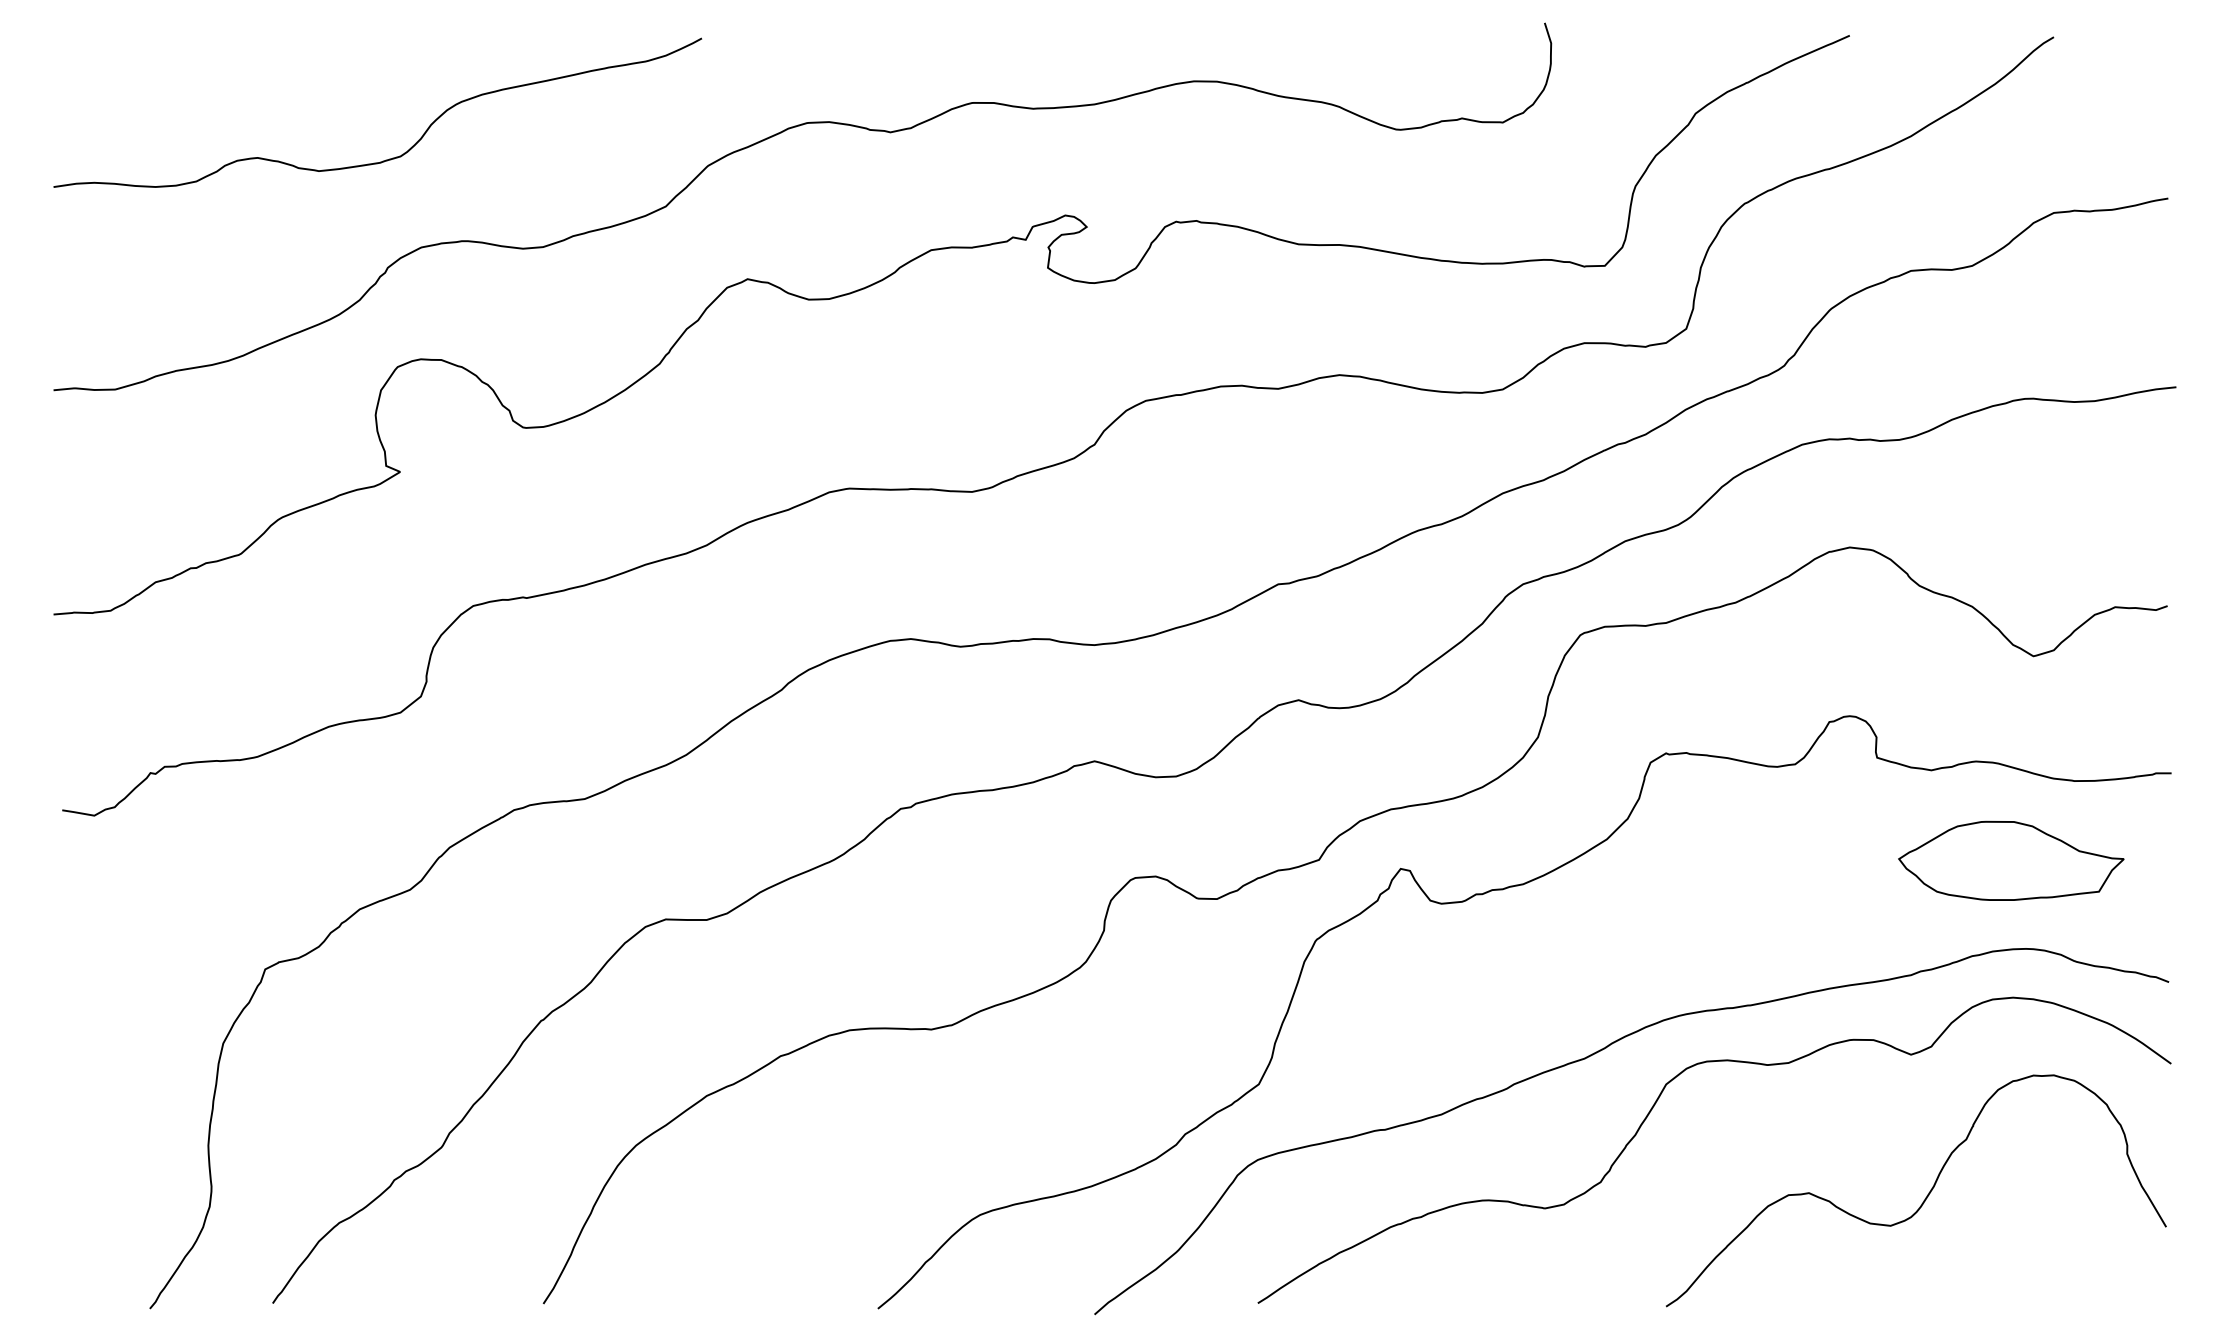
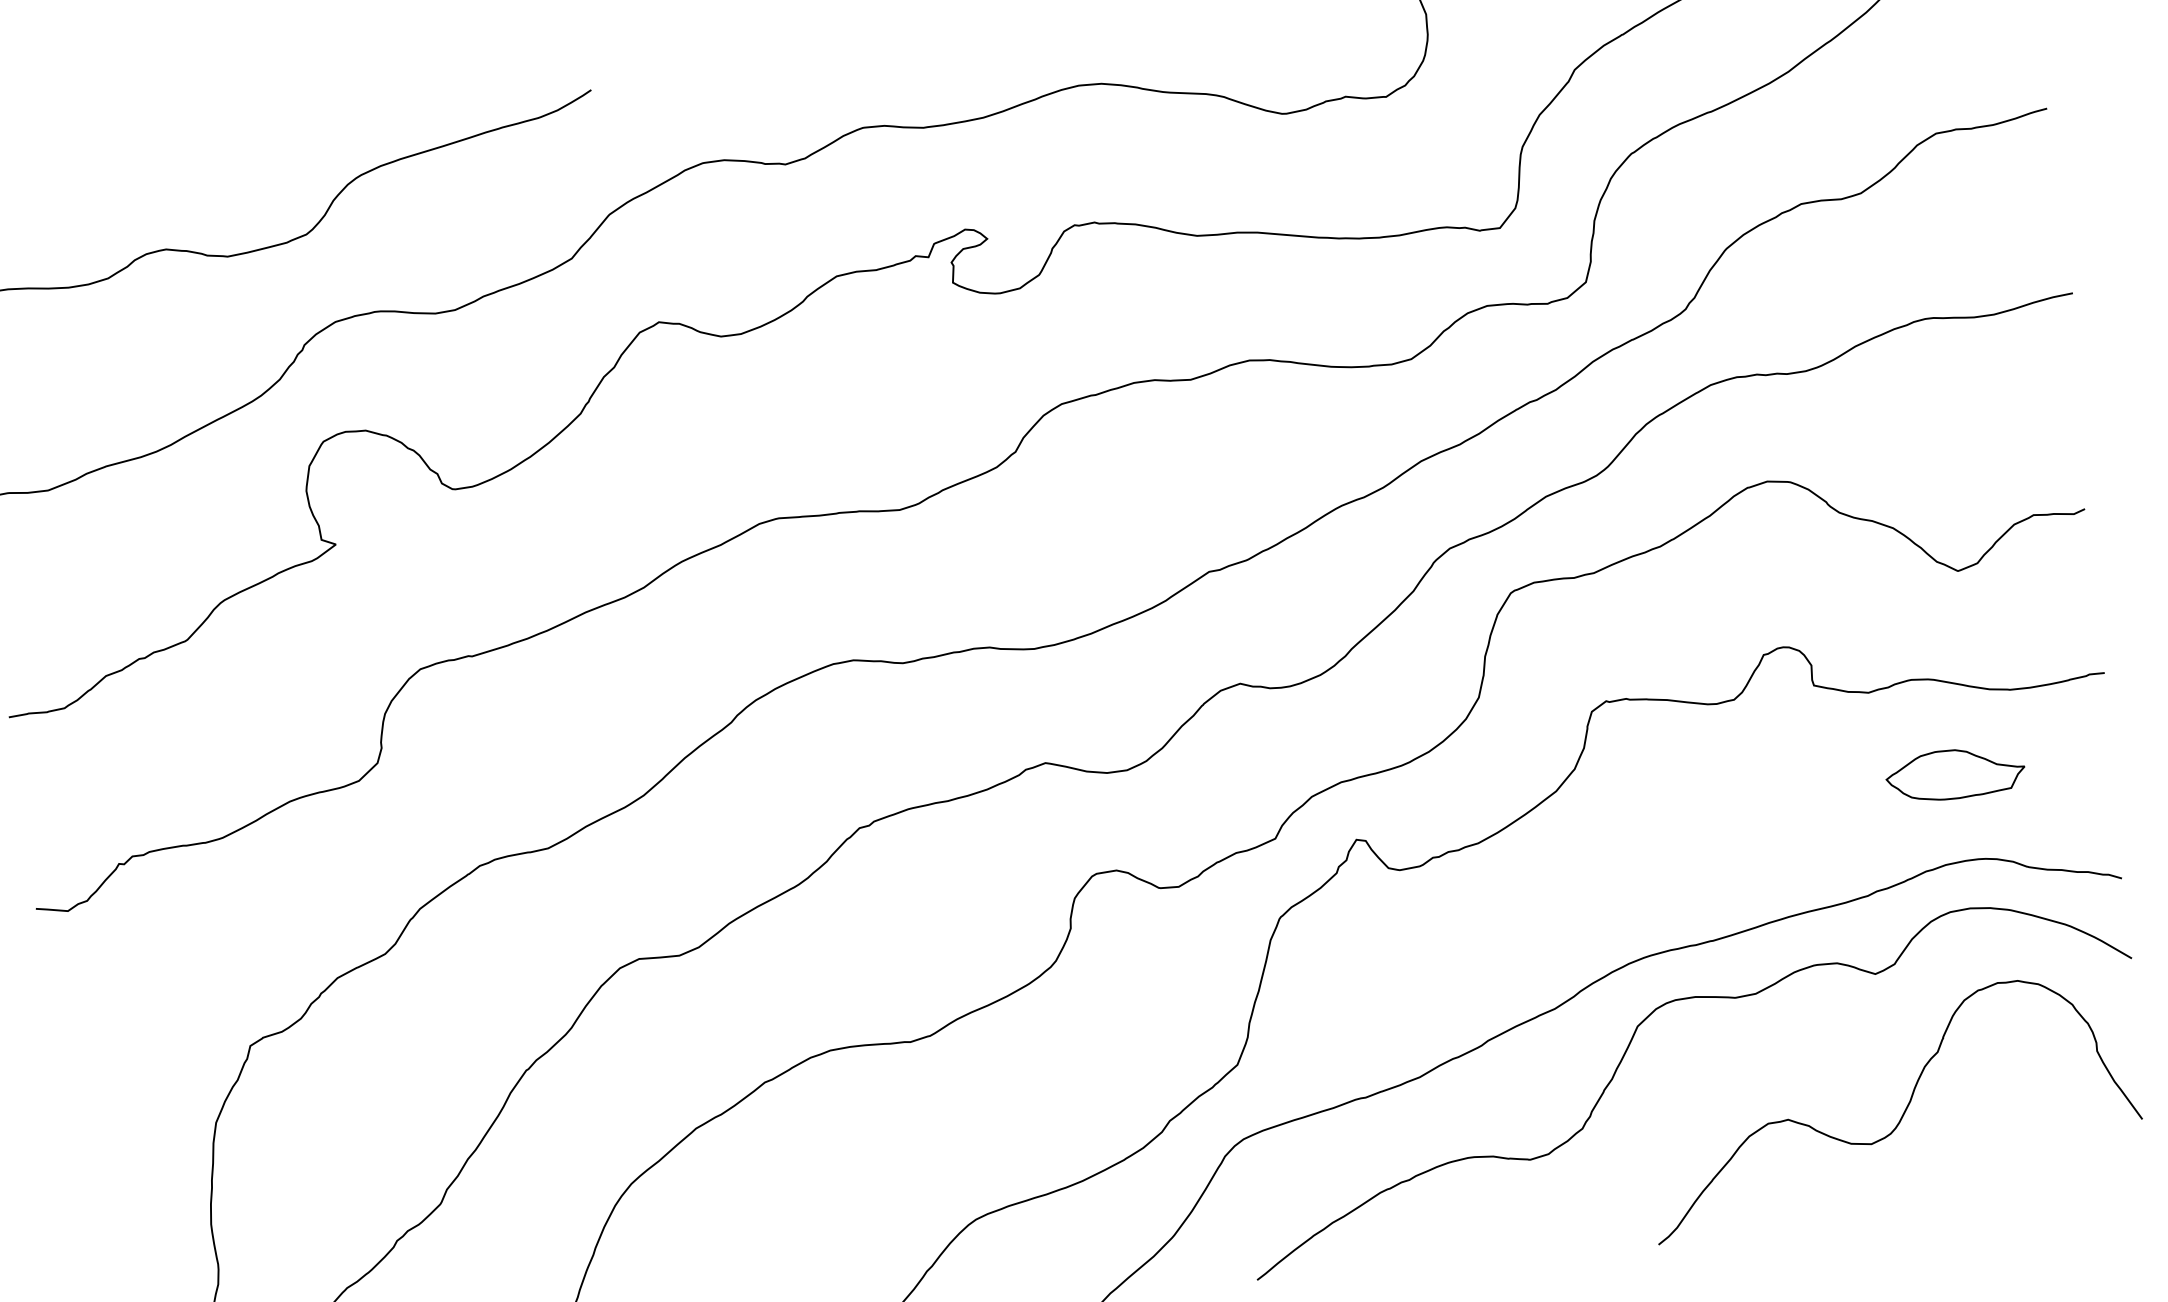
part: (2011, 860) -> (1955, 773), size x0.62

